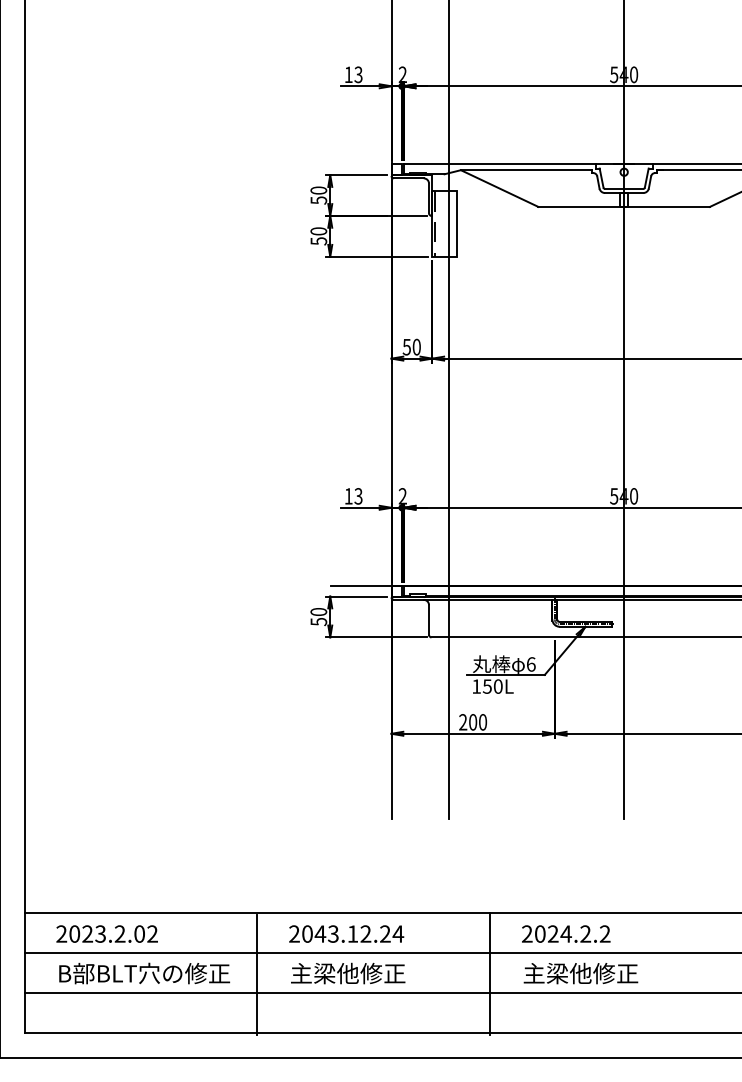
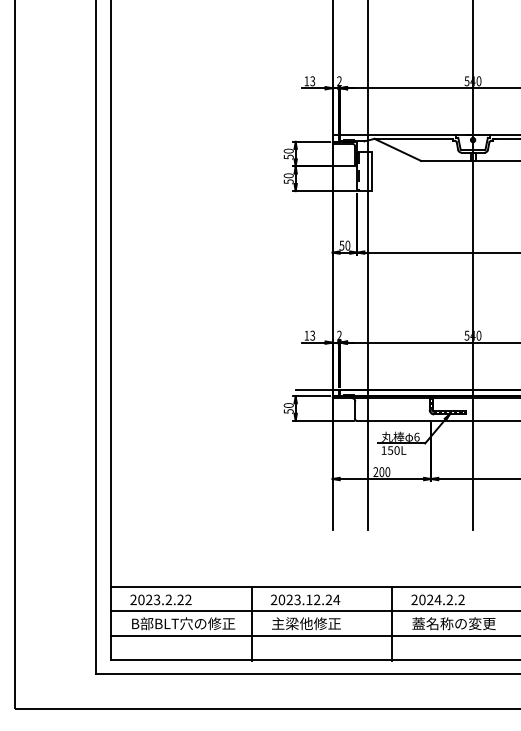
text: (139, 933) -> (180, 599), 2023.2.02 -> 2023.2.22
text: (320, 933) -> (289, 599), 2043.12.24 -> 2023.12.24
text: (591, 973) -> (453, 623), 主梁他修正 -> 蓋名称の変更

